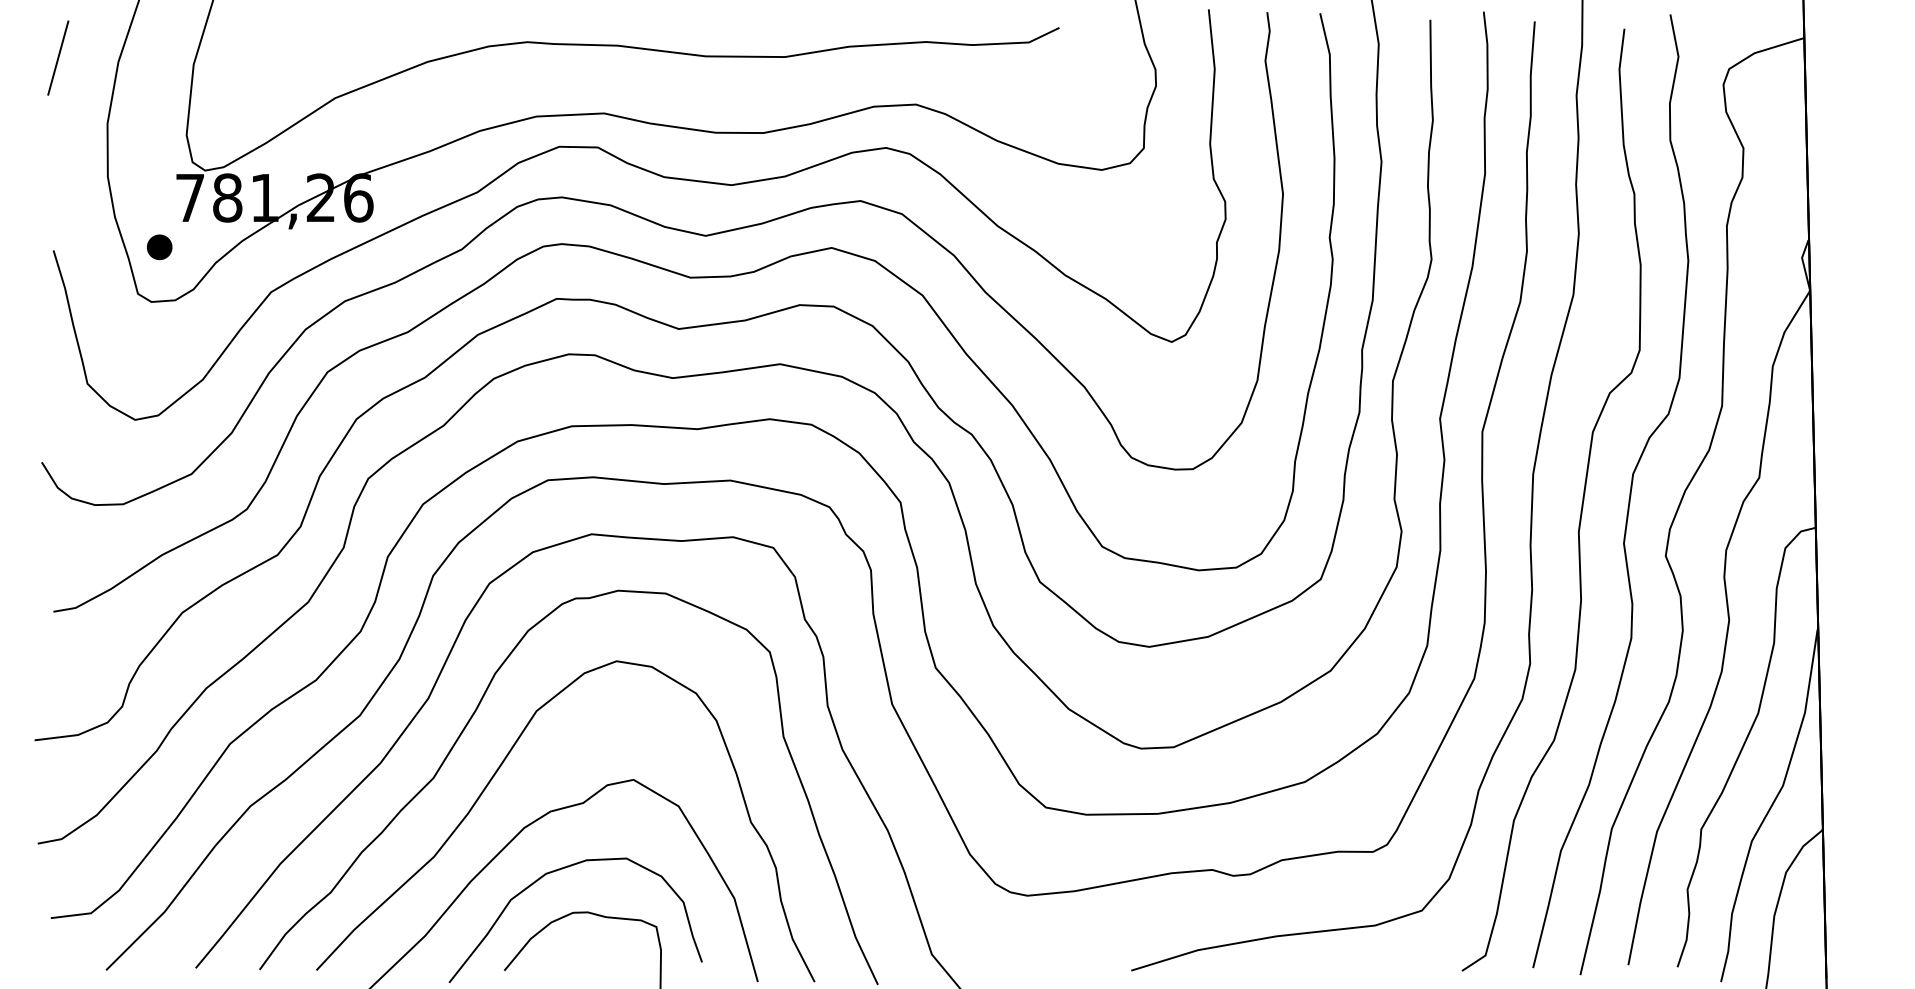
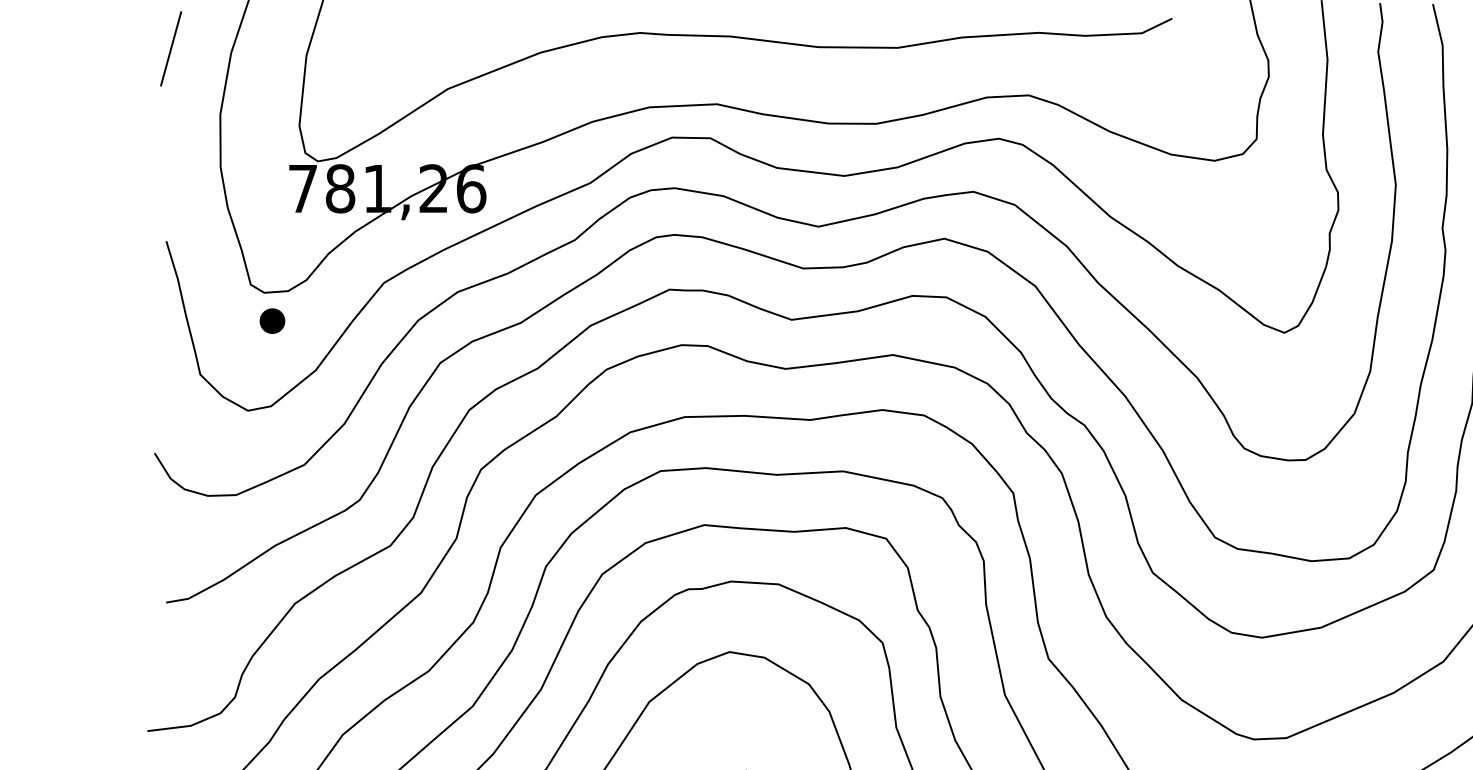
part: (159, 247) -> (272, 321), moved

